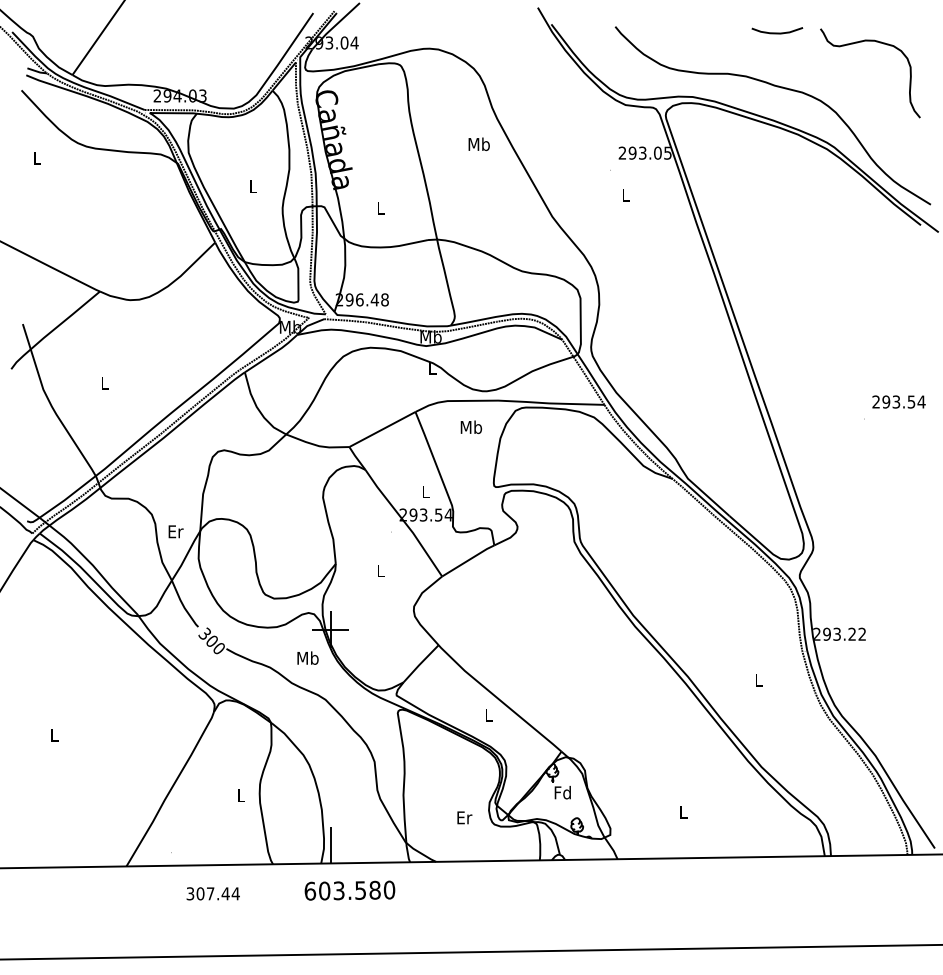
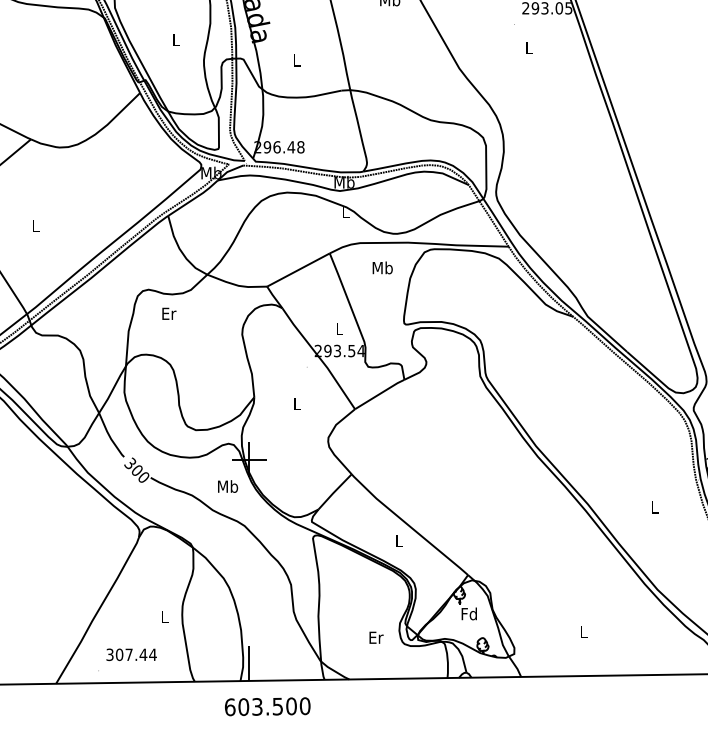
text: (175, 531) -> (168, 313), moved
text: (374, 890) -> (290, 706), 603.580 -> 603.500
text: (212, 893) -> (130, 654), moved

